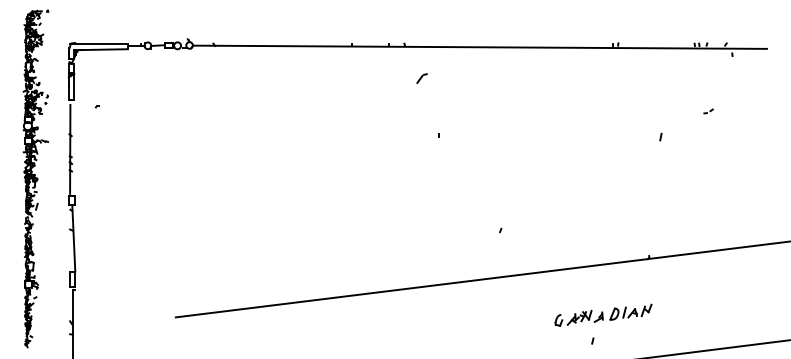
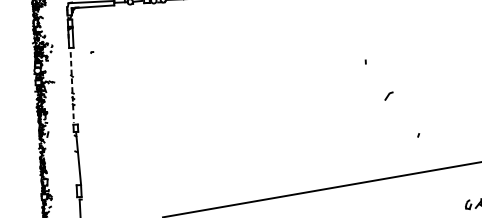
part: (421, 78) -> (388, 96), moved
line: (70, 149) -> (72, 87), solid -> dashed

